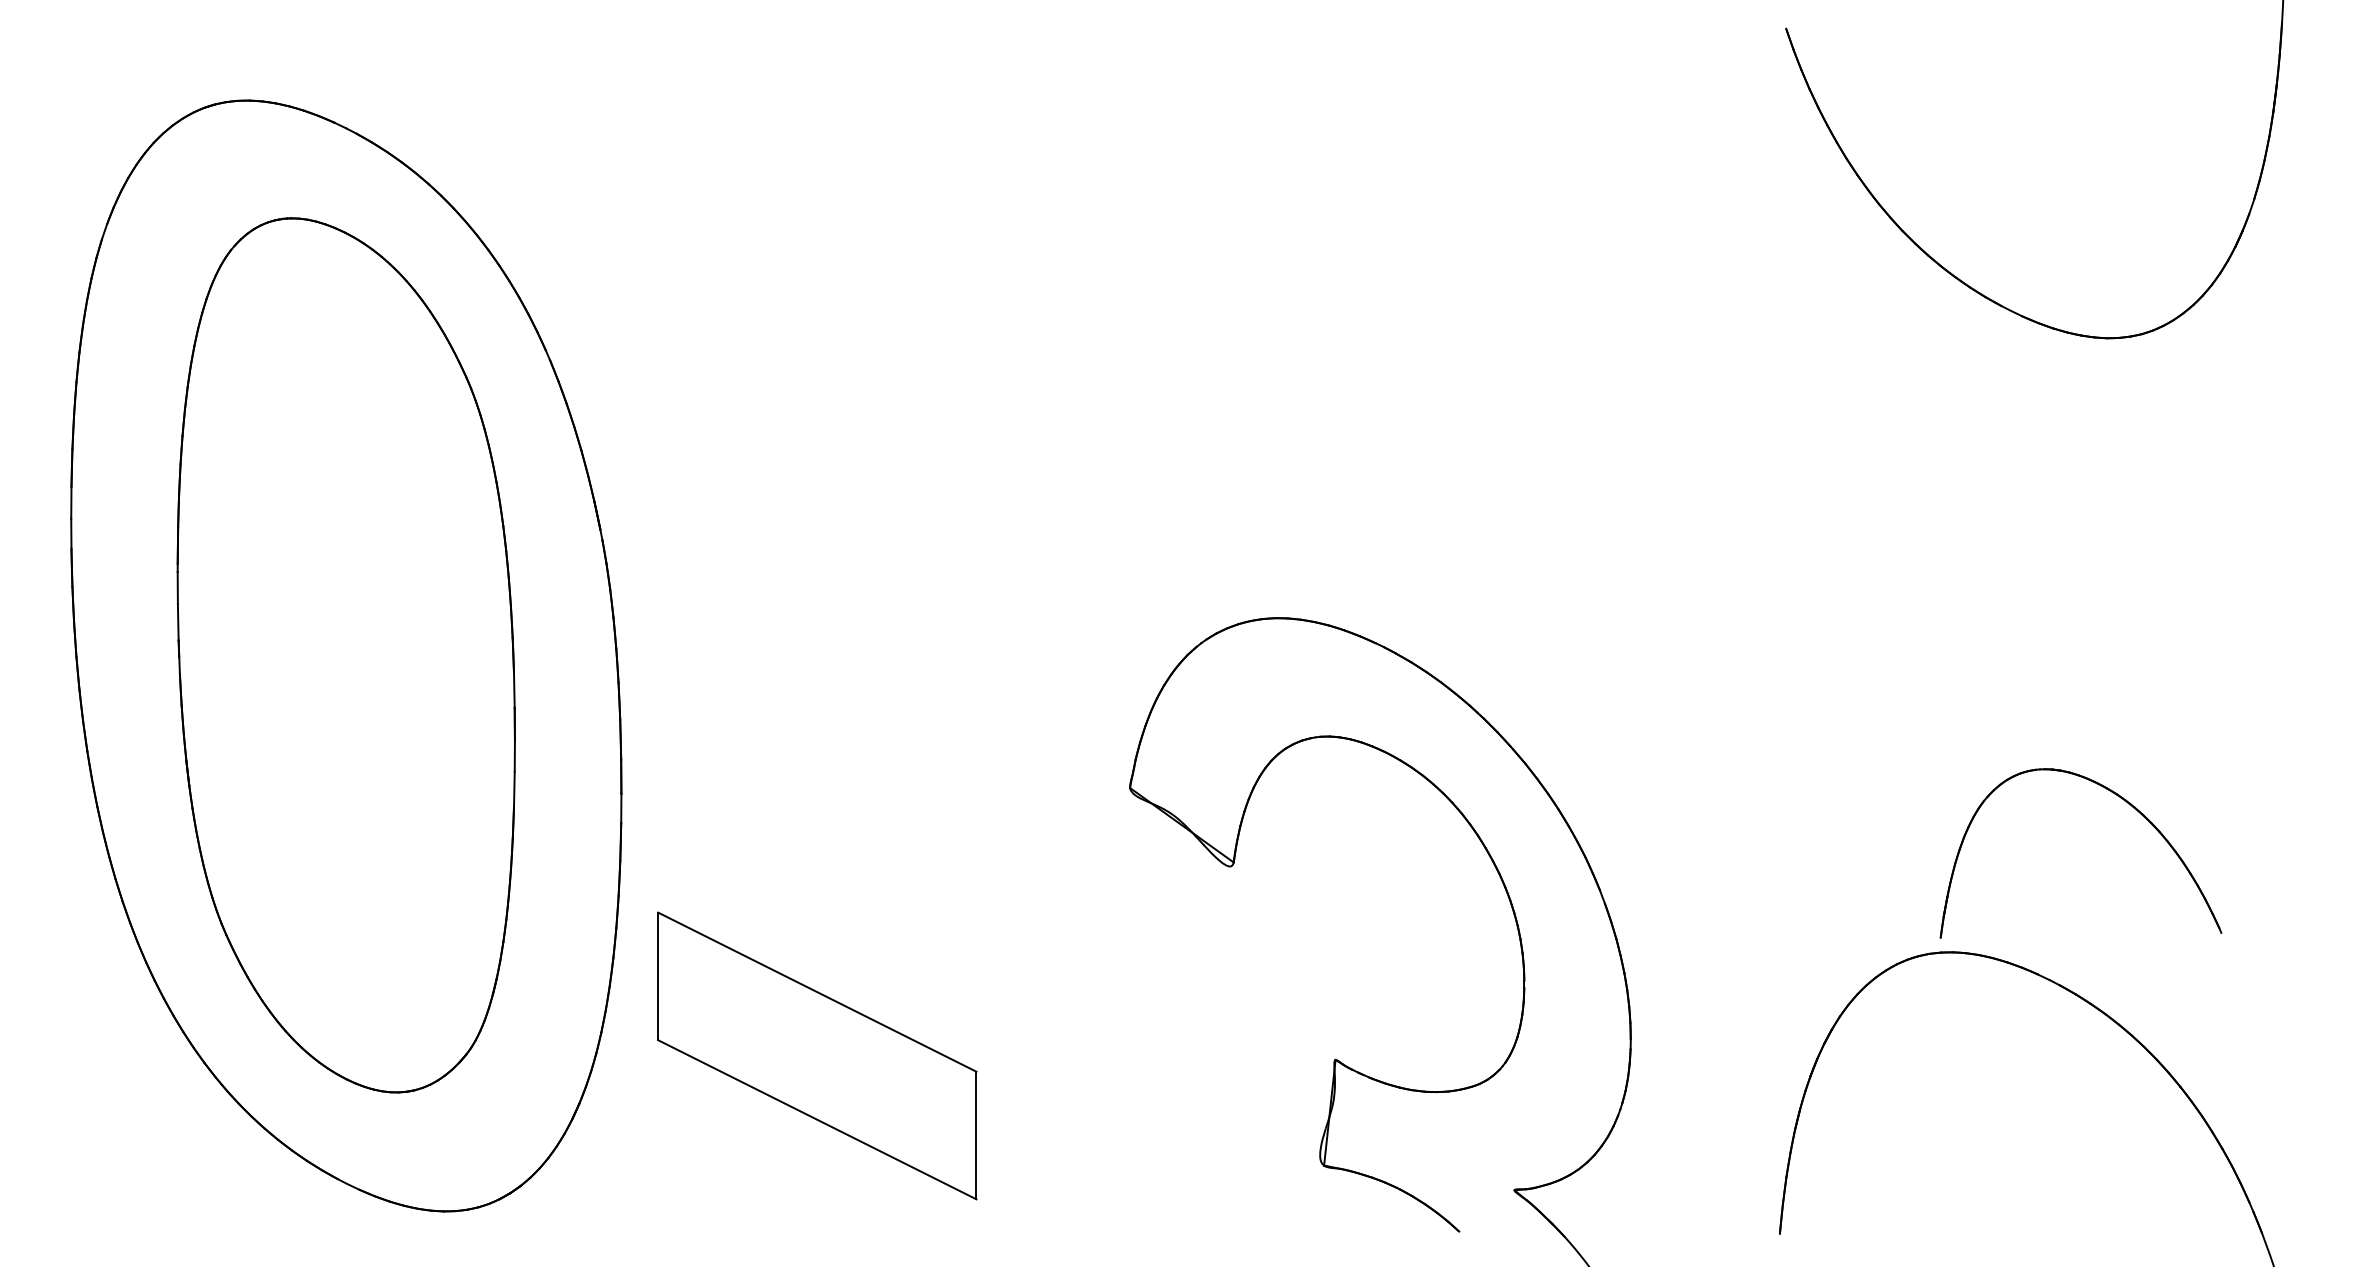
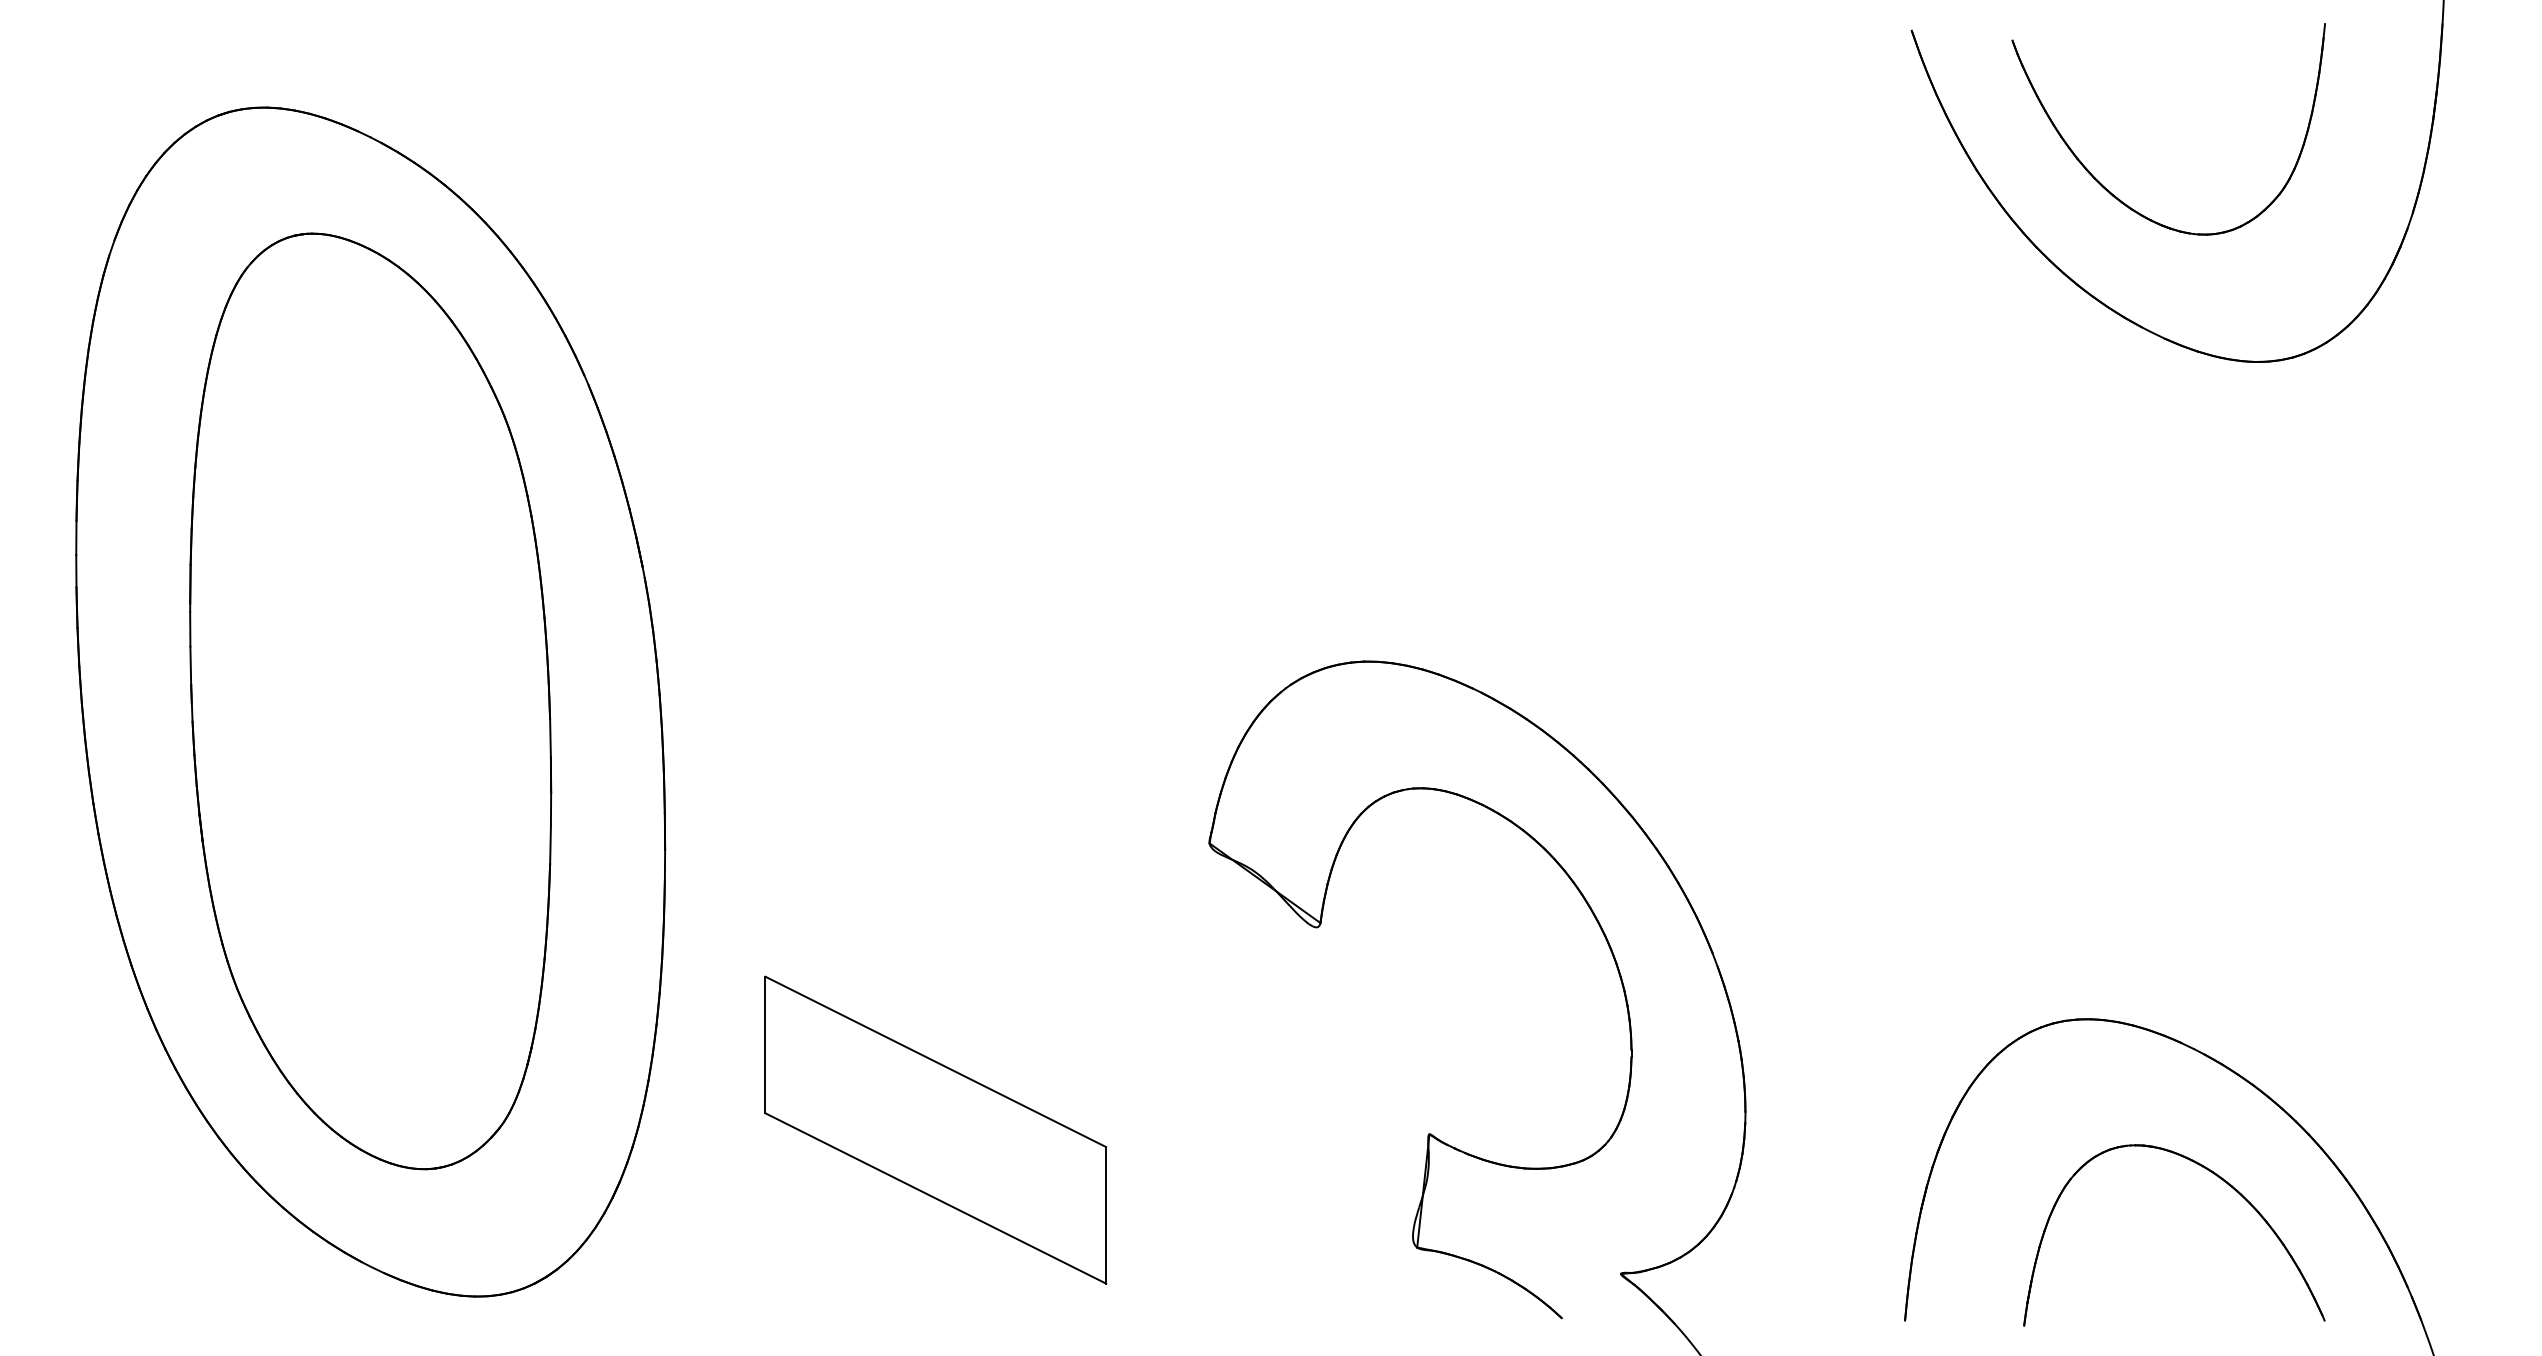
part: (1976, 182) -> (2115, 195), added
part: (2120, 798) -> (2216, 1176), moved
part: (817, 1055) -> (935, 1129), moved

